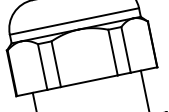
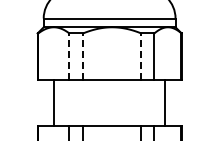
line: (113, 52) -> (141, 56), solid -> dashed
line: (56, 63) -> (83, 56), solid -> dashed
line: (42, 66) -> (69, 56), solid -> dashed

